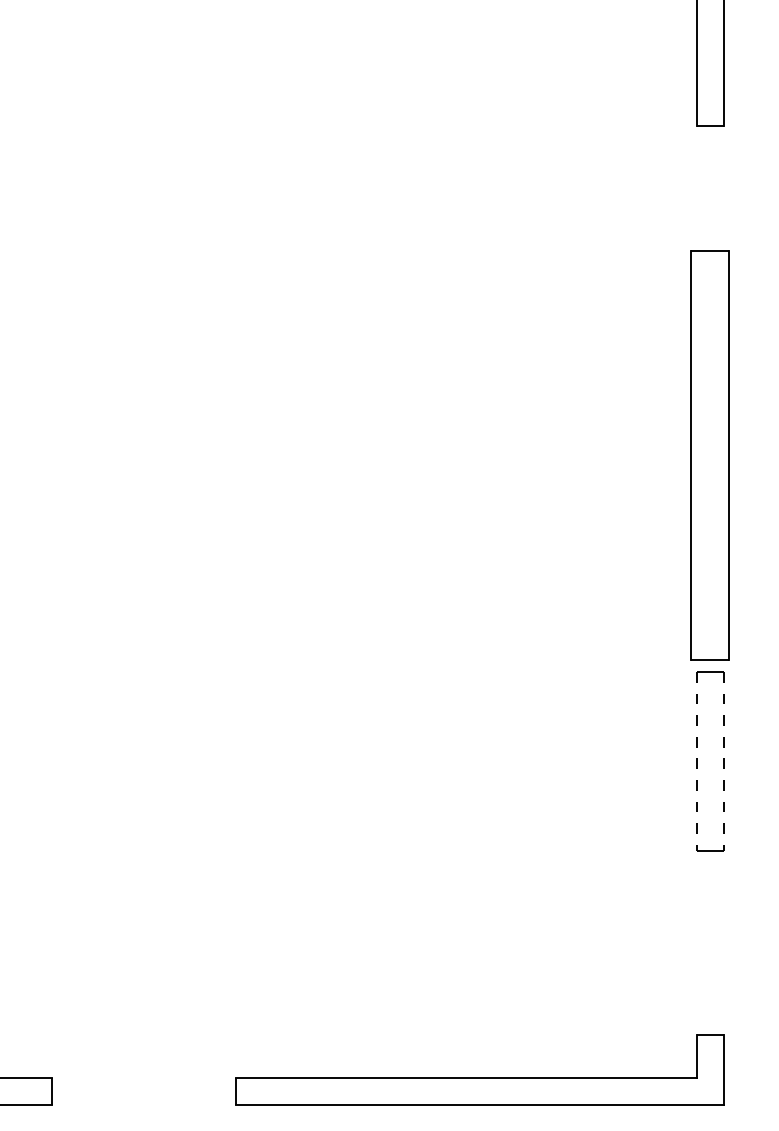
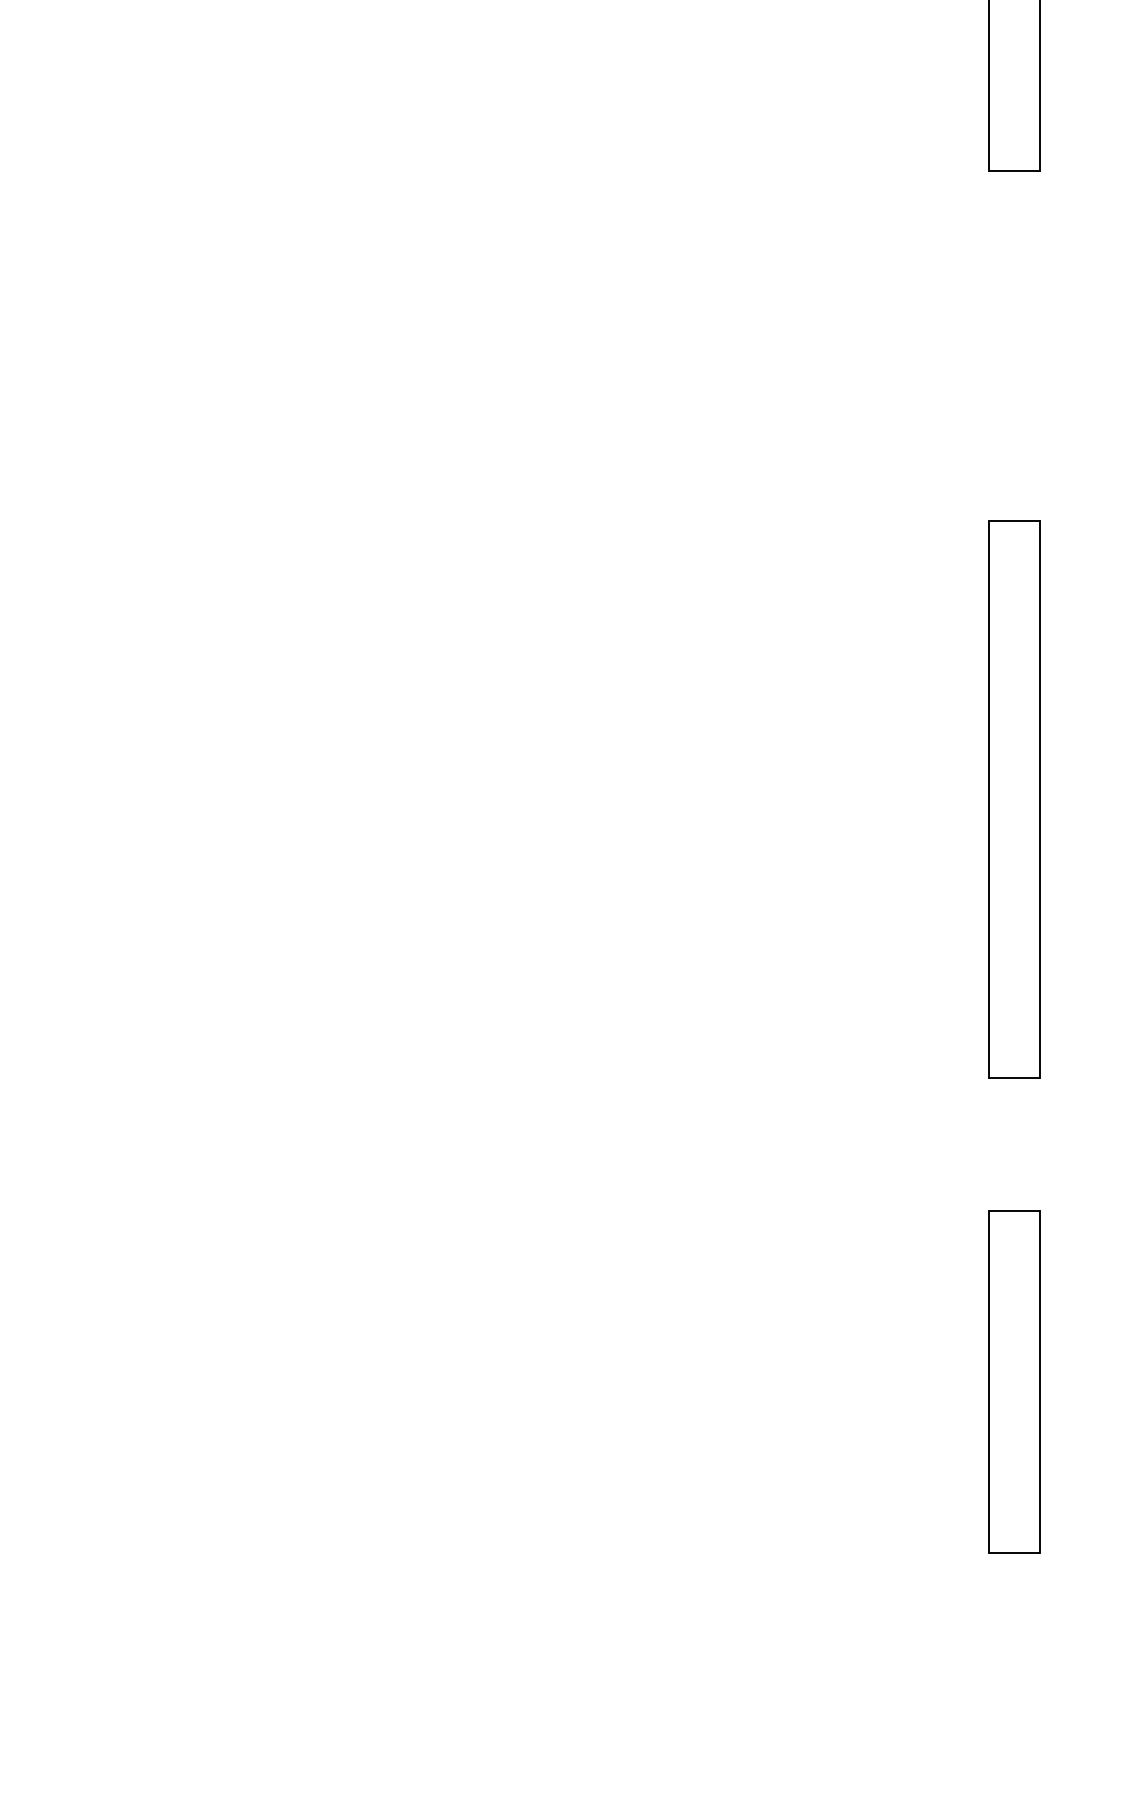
part: (710, 455) -> (1014, 799), size x0.71
line: (696, 761) -> (988, 1381), dashed -> solid
line: (723, 761) -> (1039, 1381), dashed -> solid

